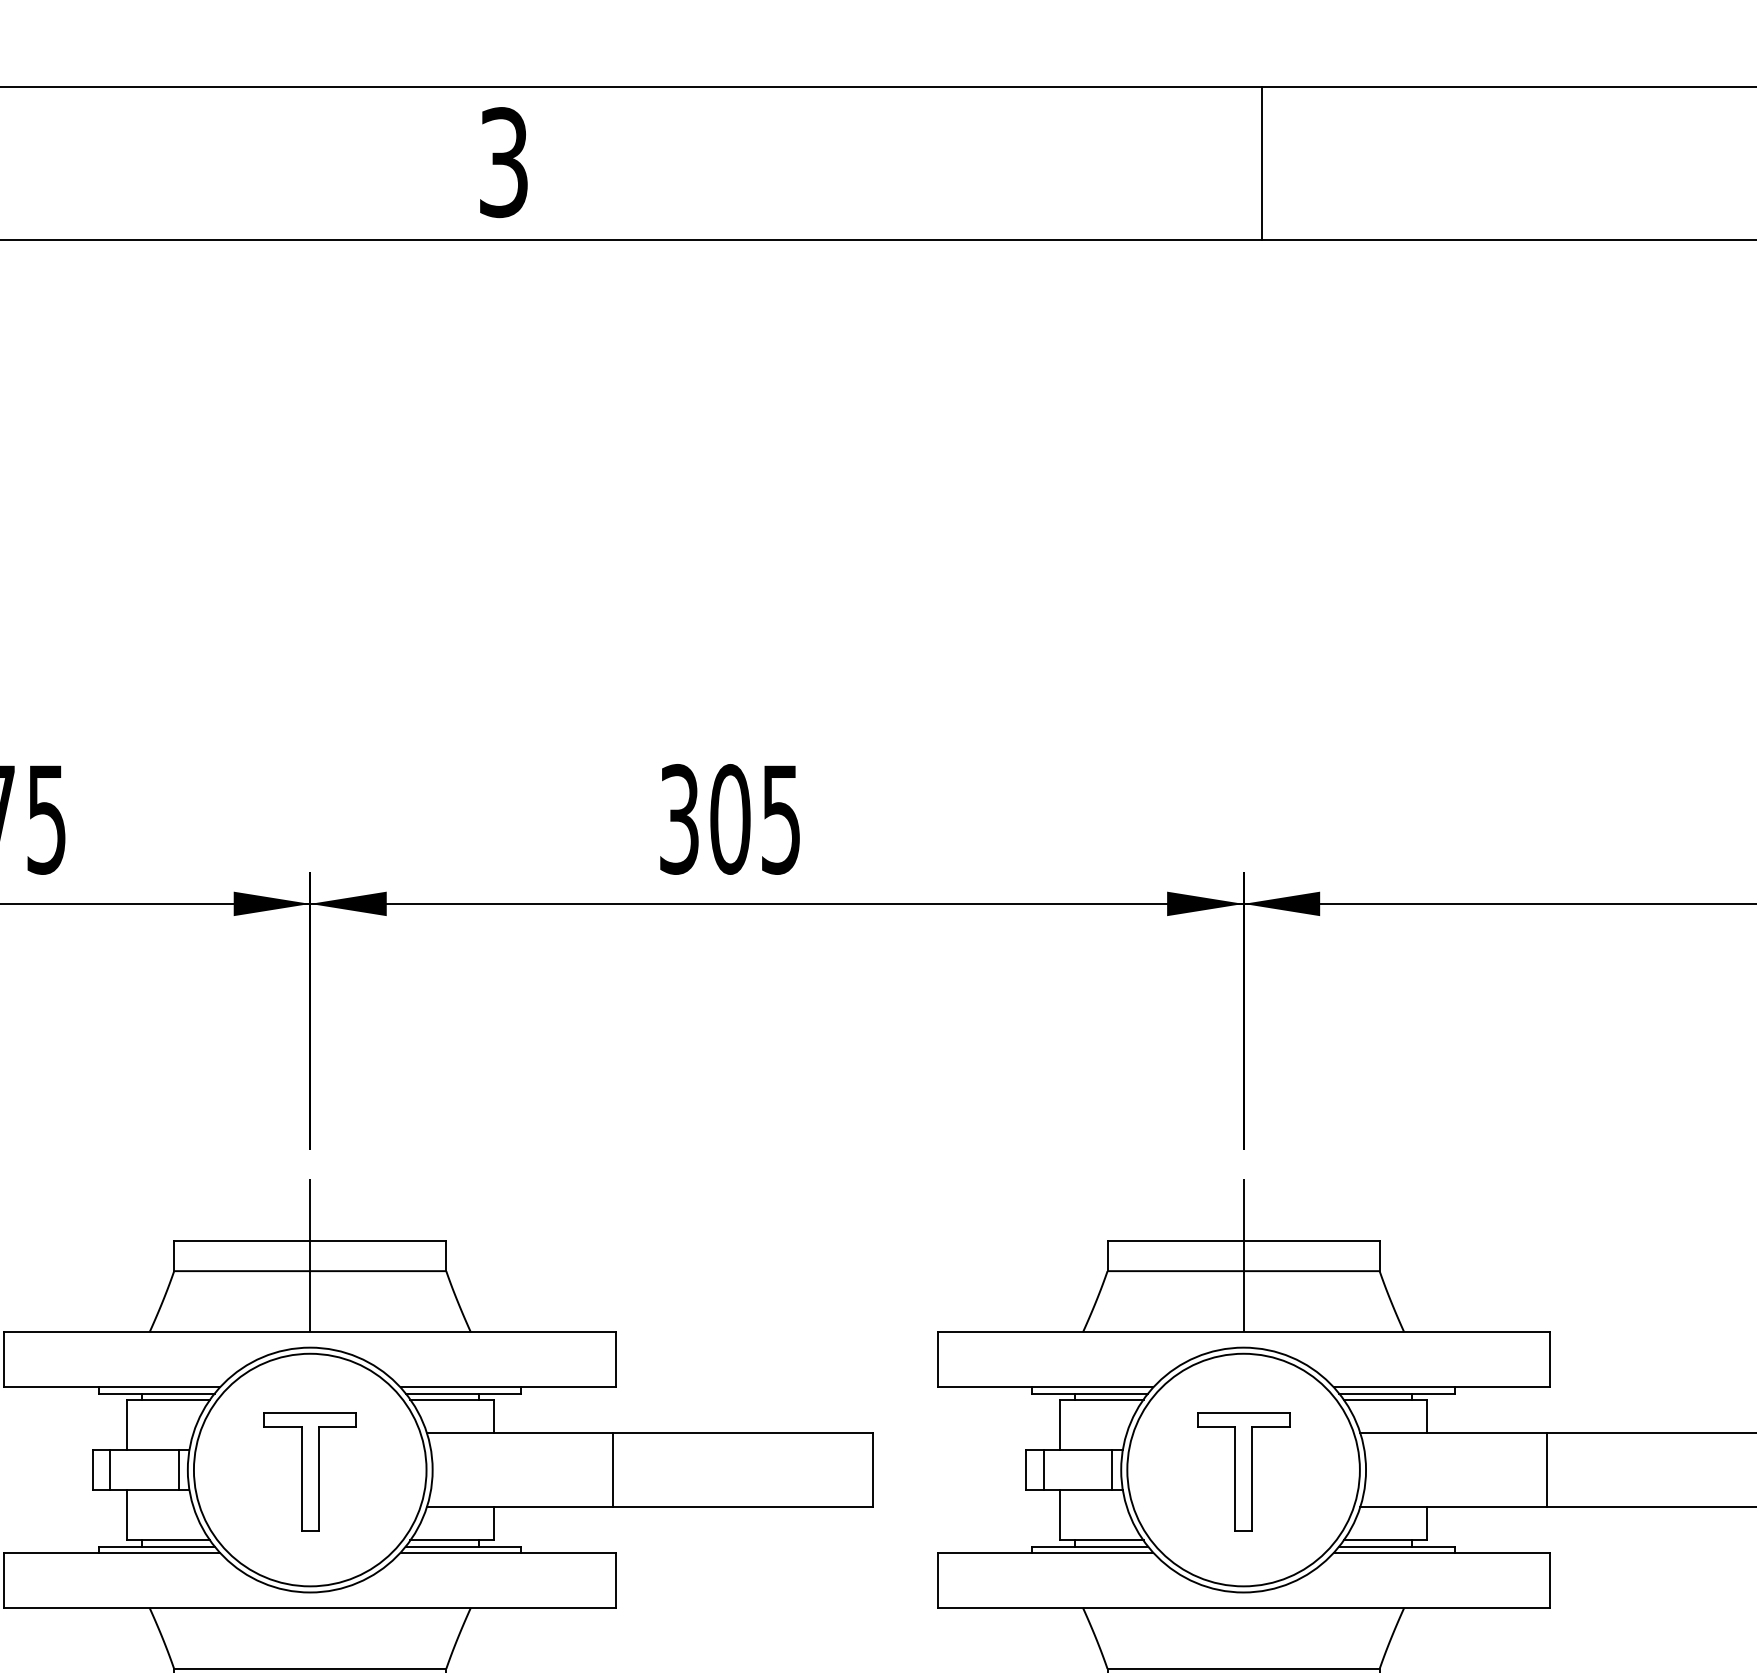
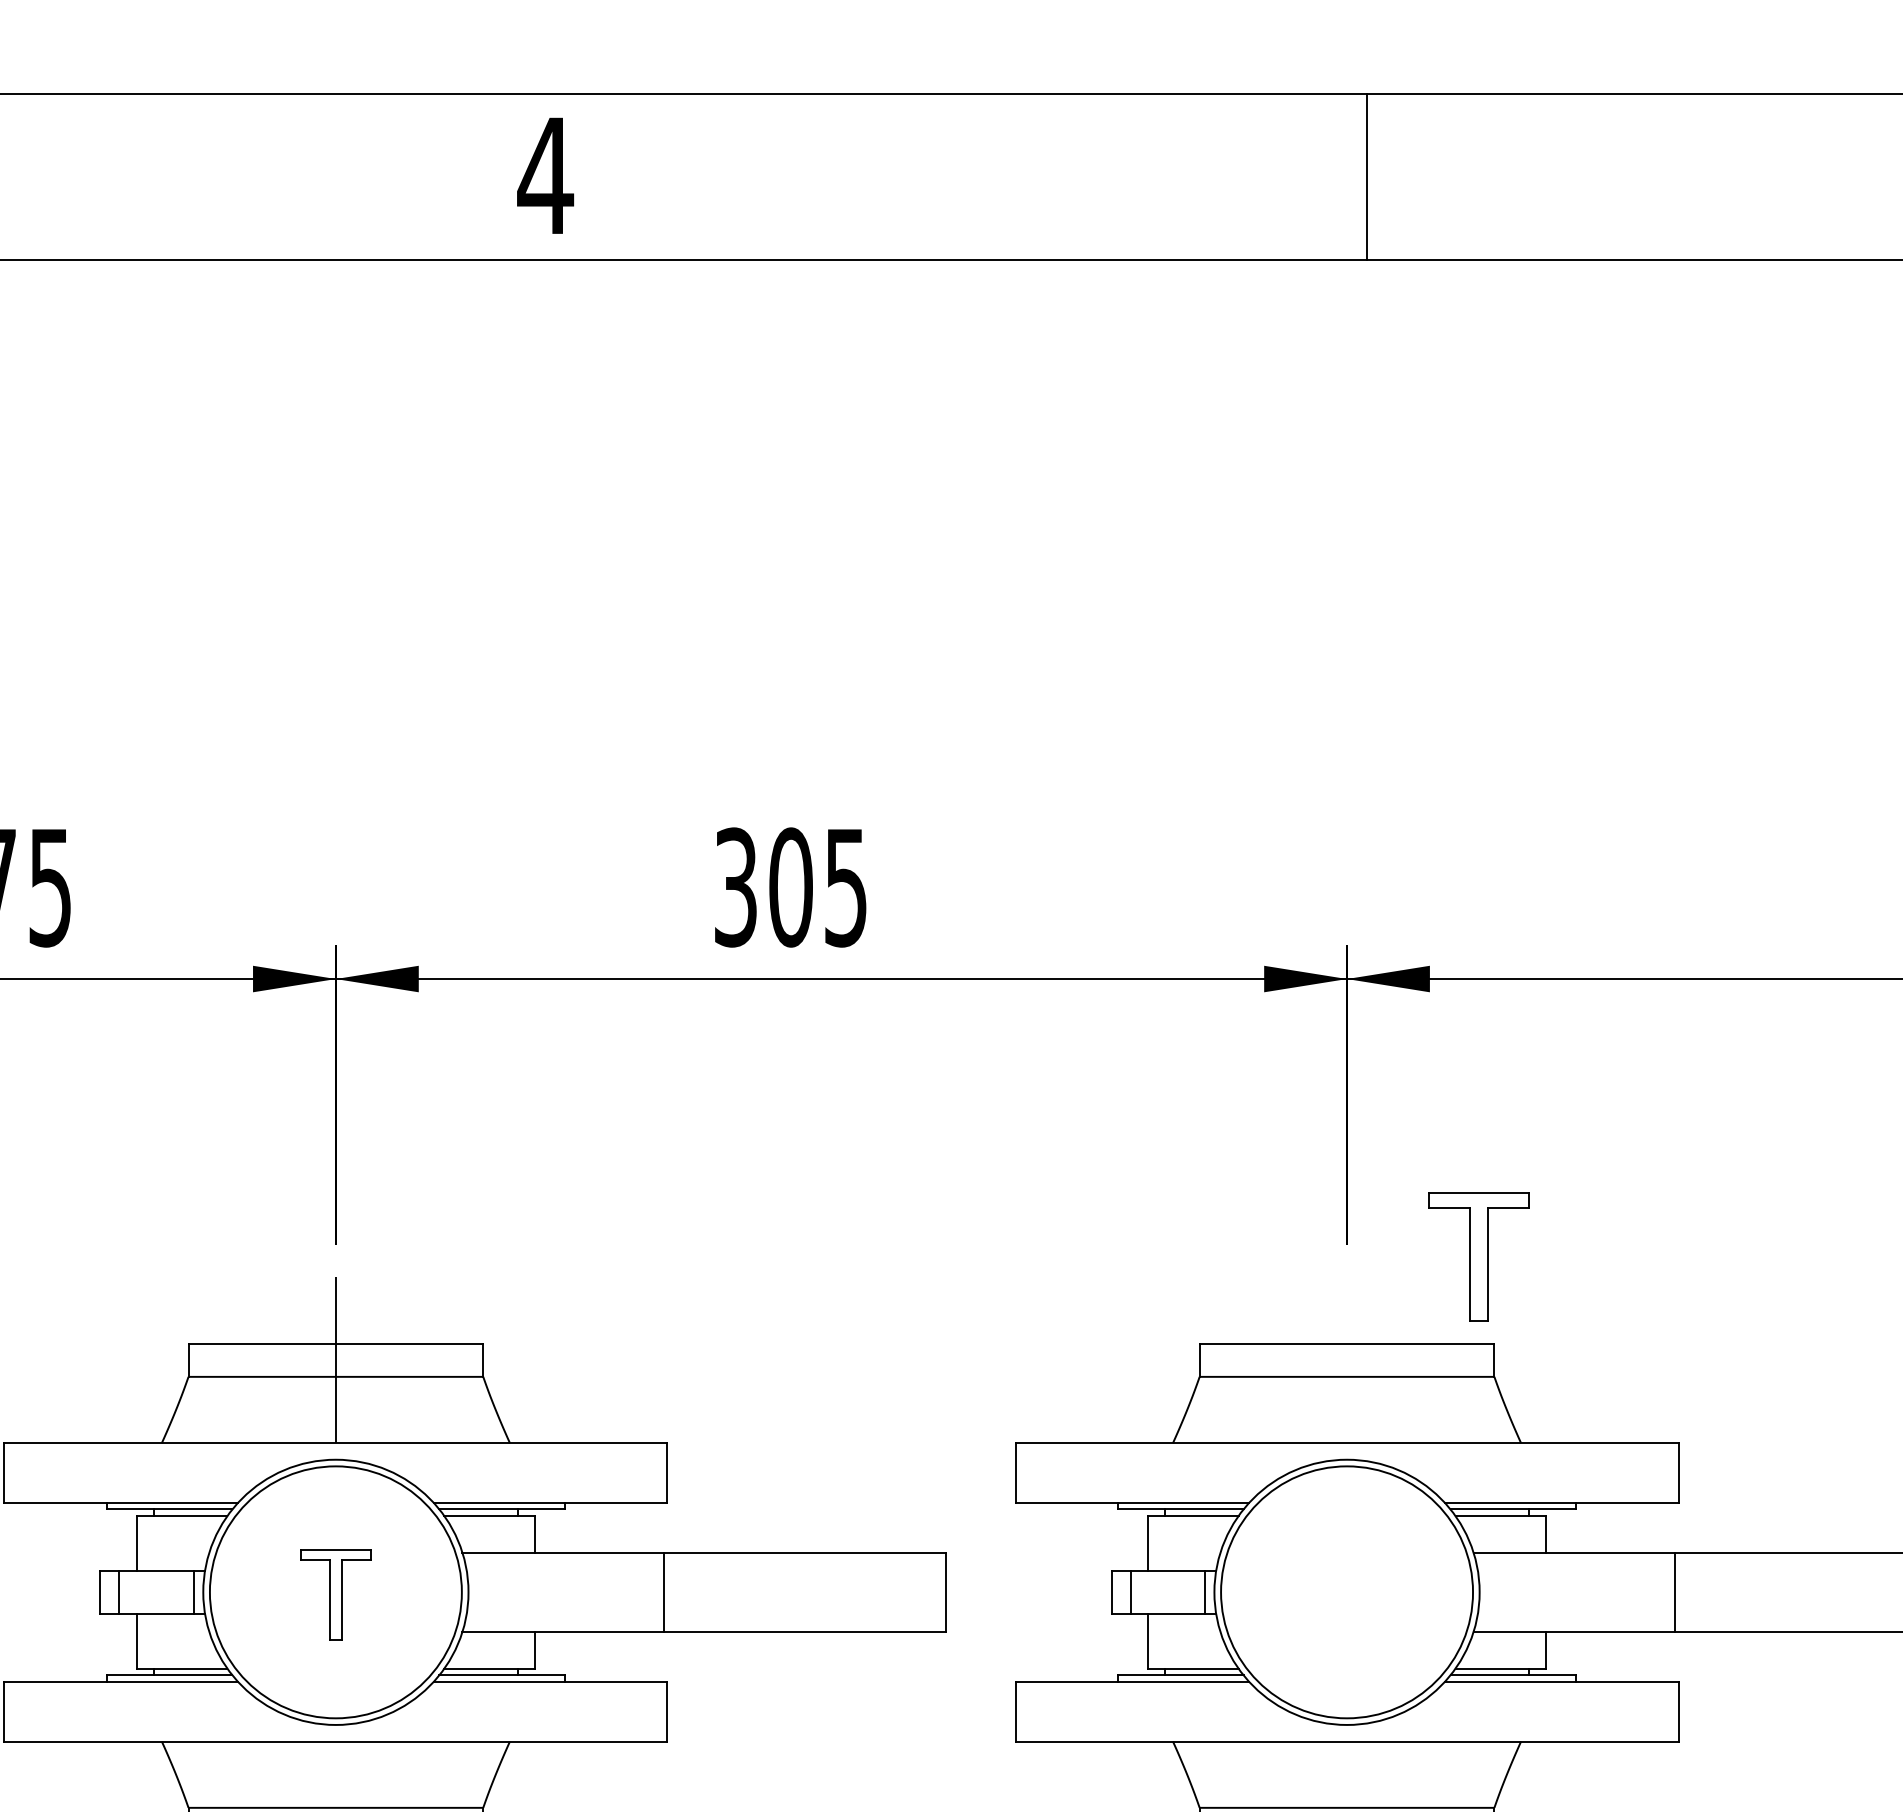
text: (503, 162) -> (545, 175), 3 -> 4
line: (1244, 1256) -> (1347, 1360), removed
part: (309, 1472) -> (335, 1594), size x0.7
part: (1243, 1472) -> (1478, 1256), moved

